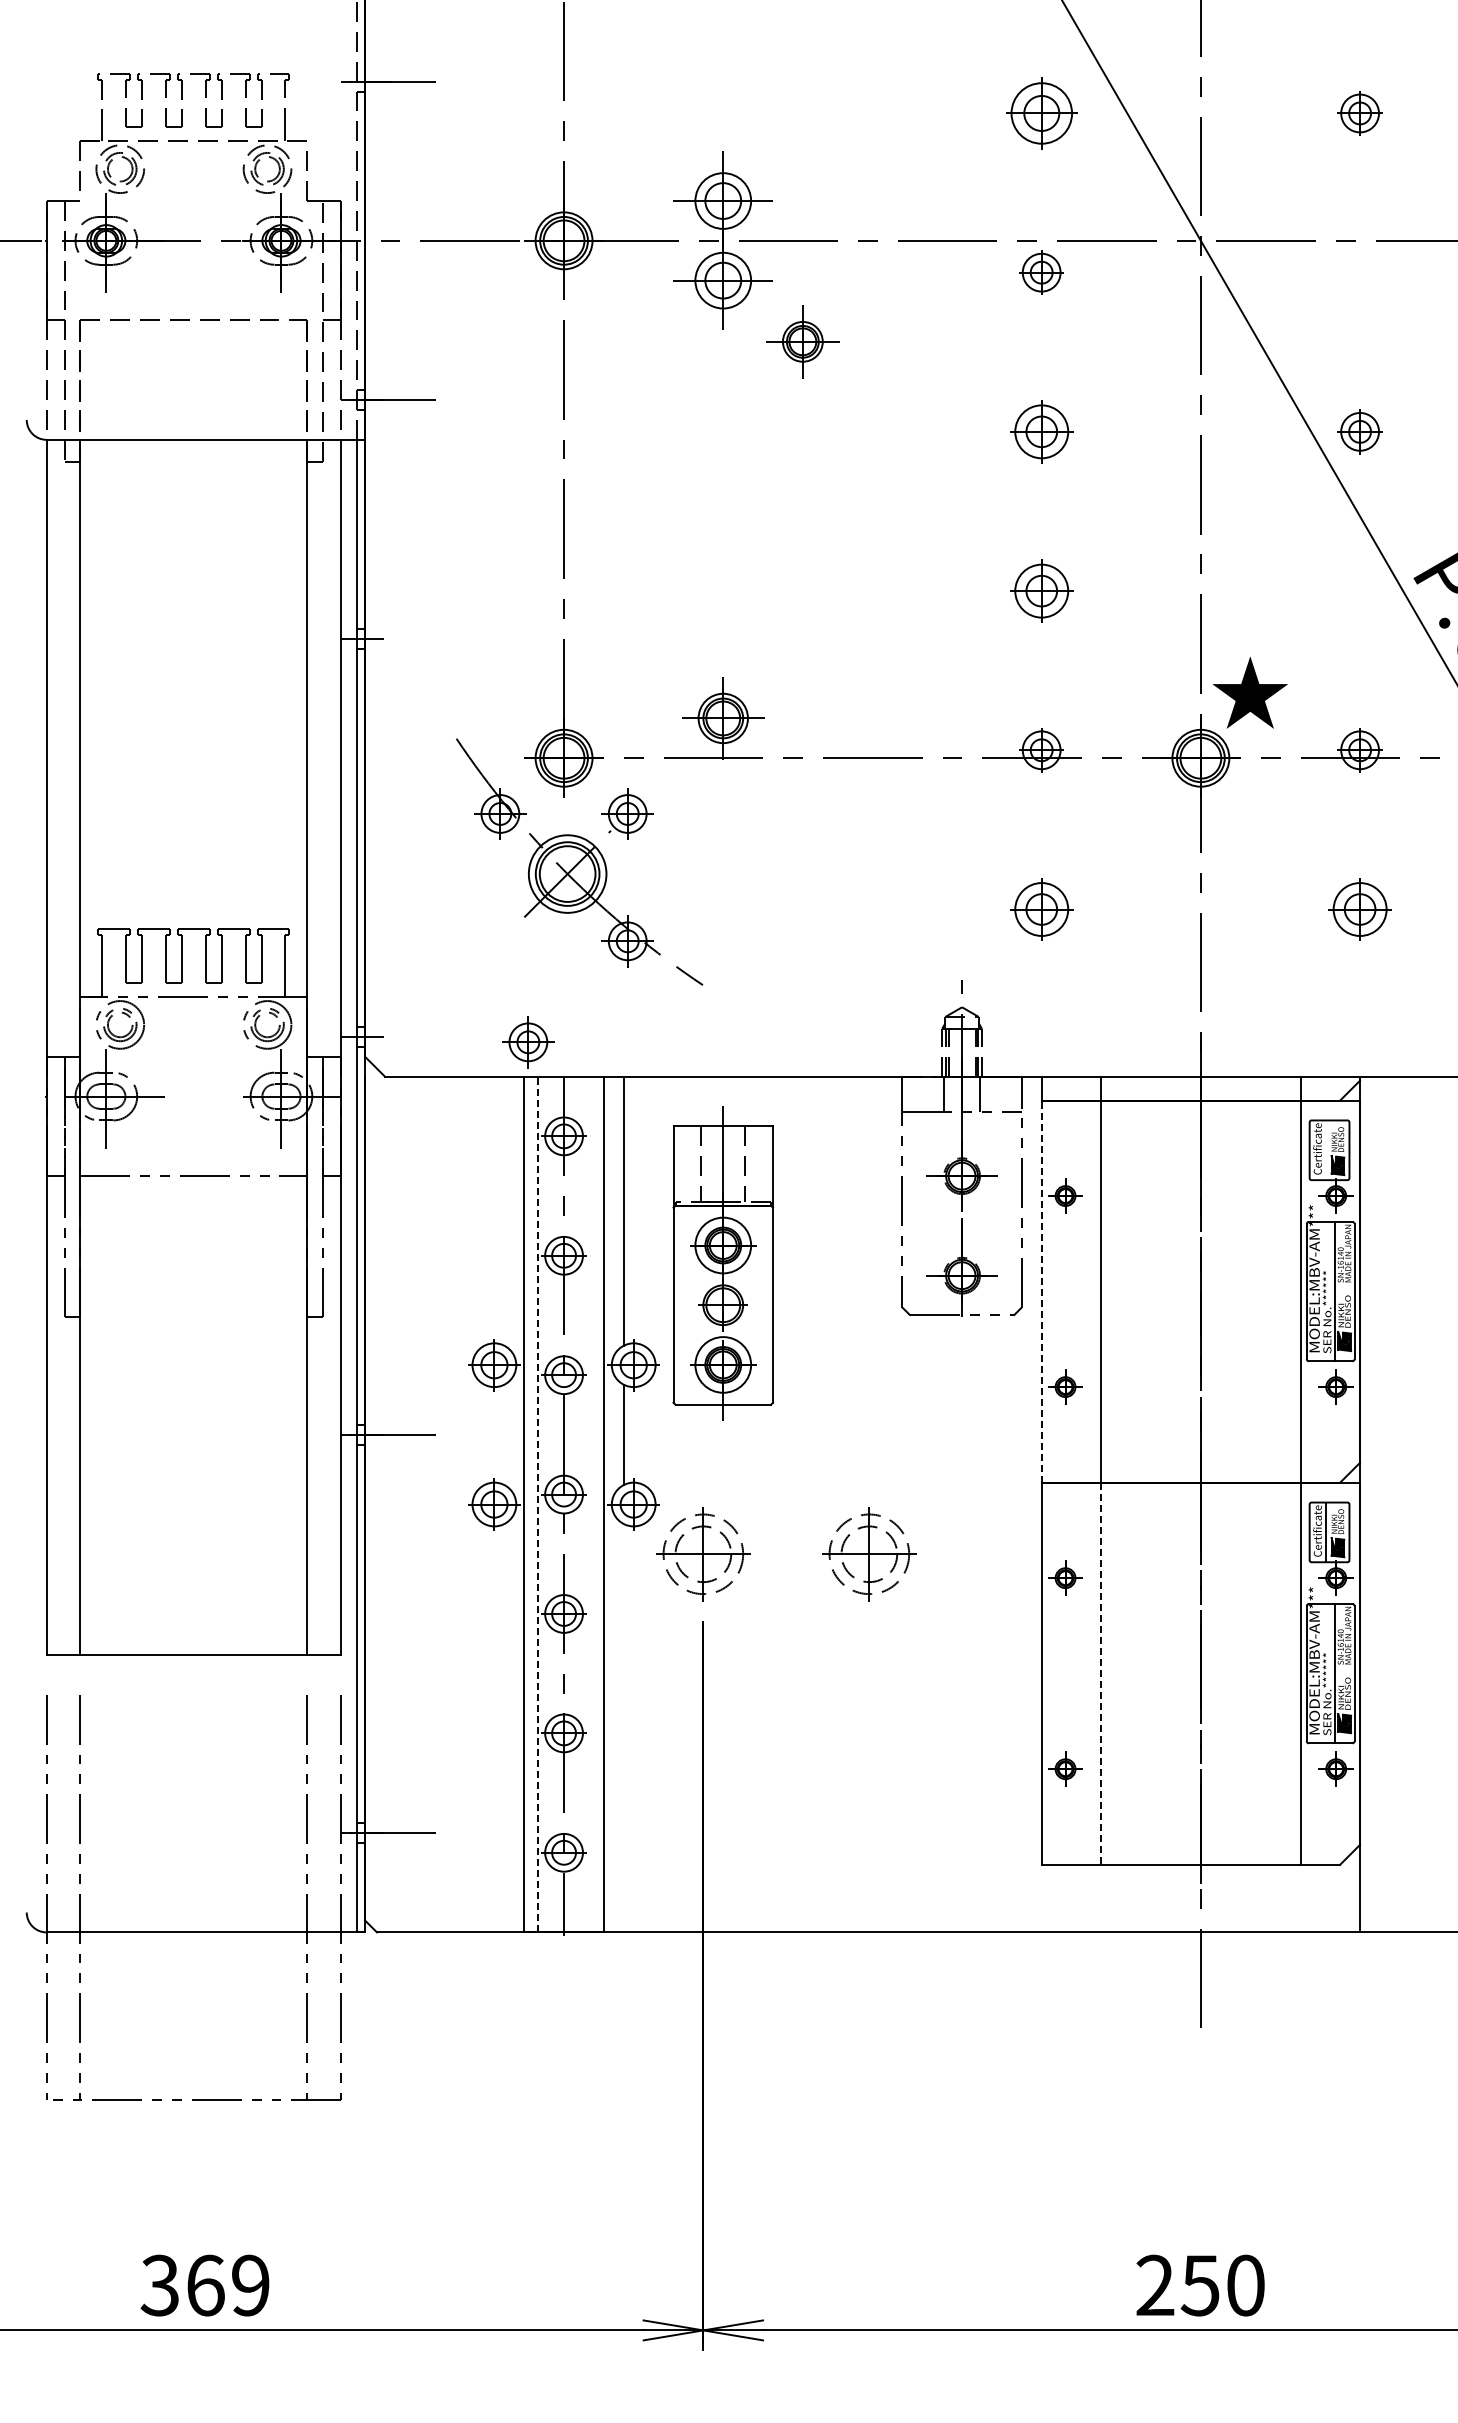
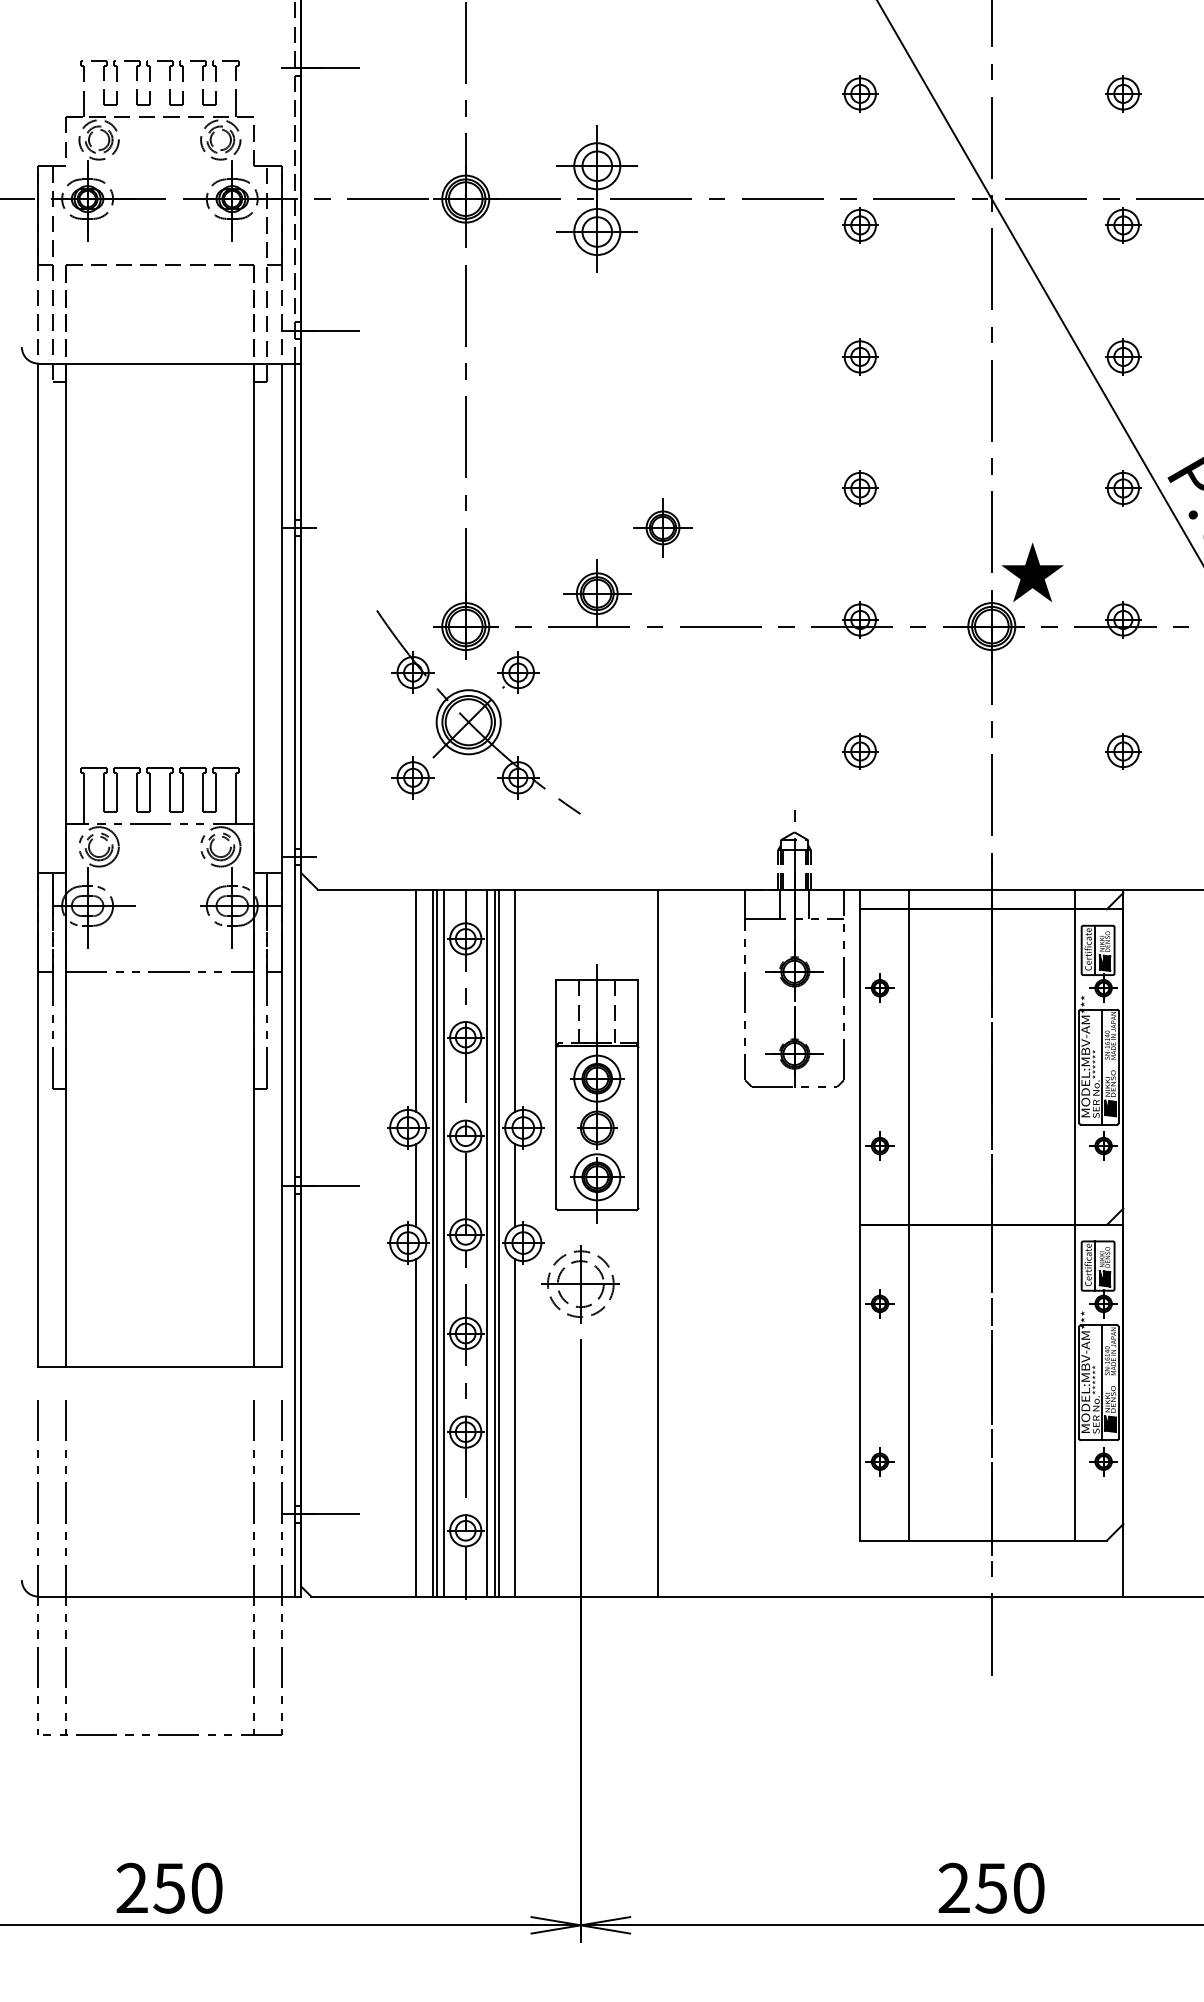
part: (1041, 113) -> (860, 93), size x0.62
part: (1359, 272) -> (1122, 225), added
part: (802, 341) -> (662, 527), moved
part: (1041, 431) -> (860, 356), size x0.71
part: (1041, 590) -> (860, 487), size x0.71
part: (1359, 590) -> (1122, 487), added
part: (1041, 909) -> (860, 751), size x0.71
part: (1359, 909) -> (1122, 751), size x0.71
part: (528, 1042) -> (413, 777), moved
line: (1325, 1150) -> (1094, 950), added
line: (504, 1210) -> (416, 1000), added
part: (723, 1263) -> (597, 1093), moved
line: (1041, 1291) -> (860, 1067), dashed -> solid
line: (504, 1434) -> (416, 1185), added
line: (529, 1504) -> (437, 1243), added
line: (538, 1504) -> (444, 1243), dashed -> solid
line: (589, 1504) -> (486, 1243), added
line: (599, 1504) -> (495, 1243), added
line: (796, 1504) -> (657, 1243), added
part: (869, 1554) -> (718, 1284), removed
line: (1100, 1674) -> (908, 1383), dashed -> solid
line: (504, 1728) -> (416, 1428), added
line: (623, 1728) -> (514, 1428), added
text: (204, 2285) -> (168, 1888), 369 -> 250

